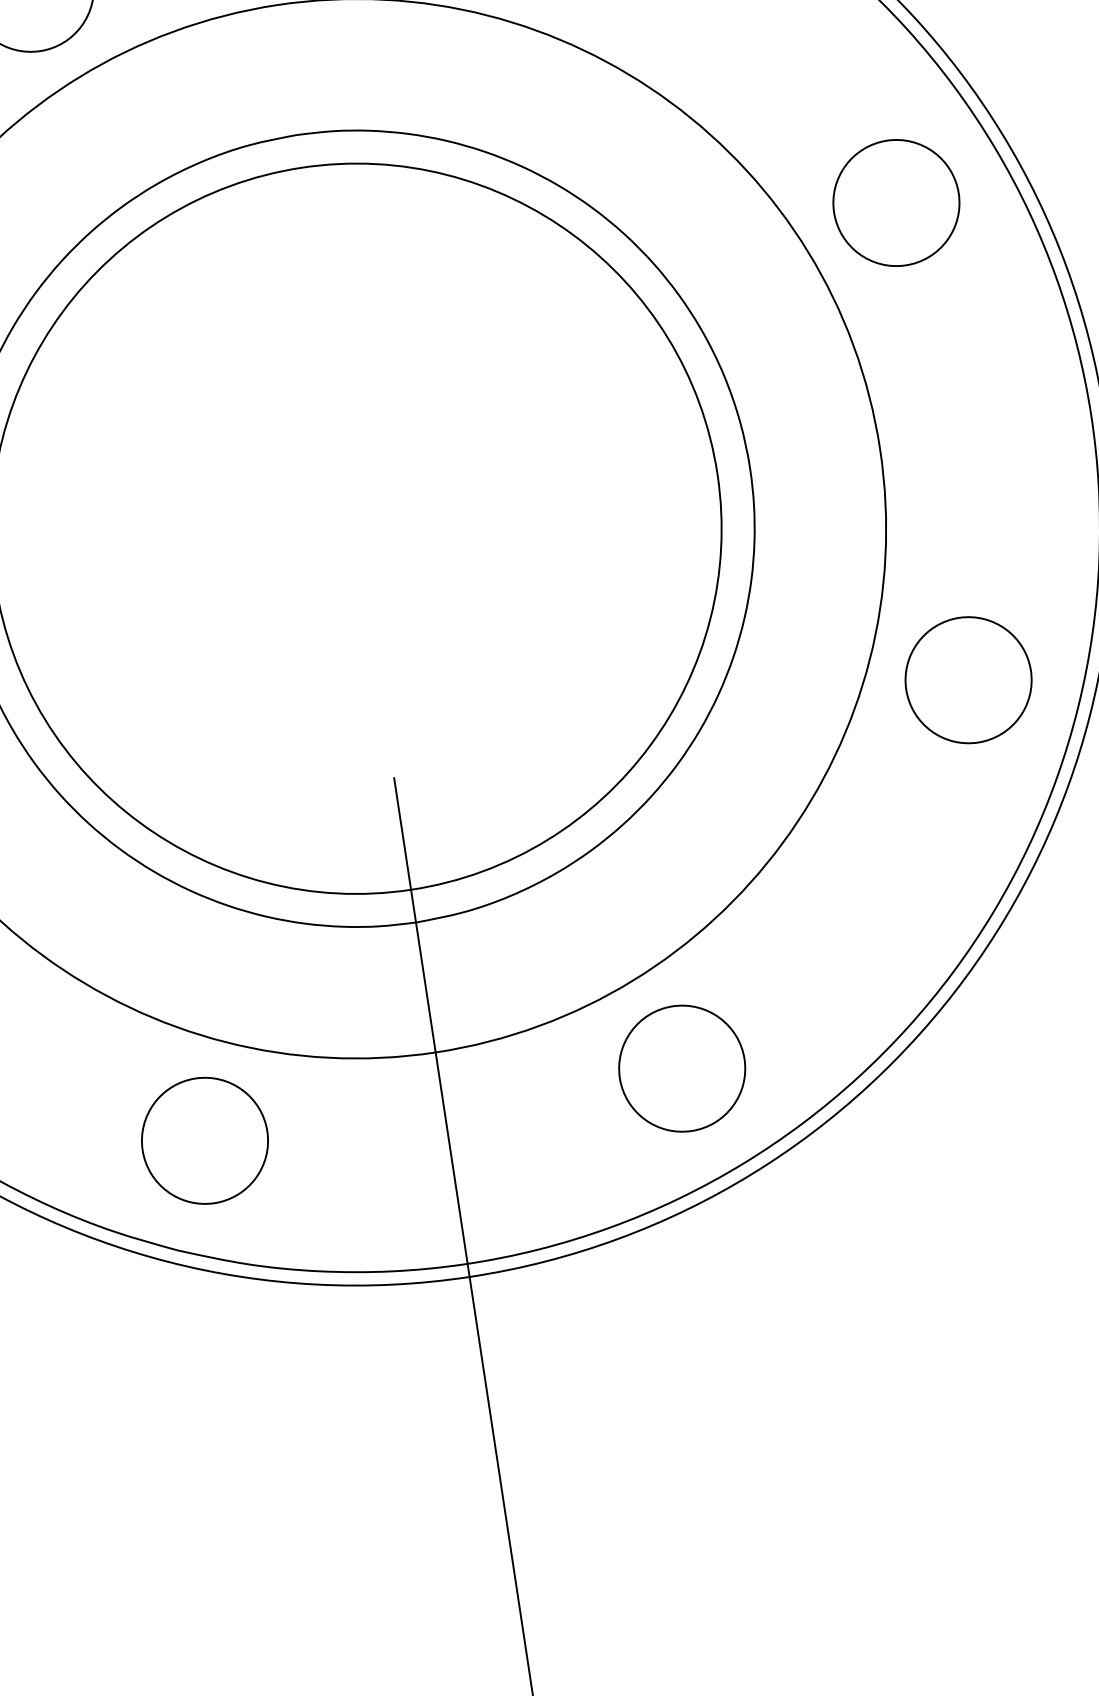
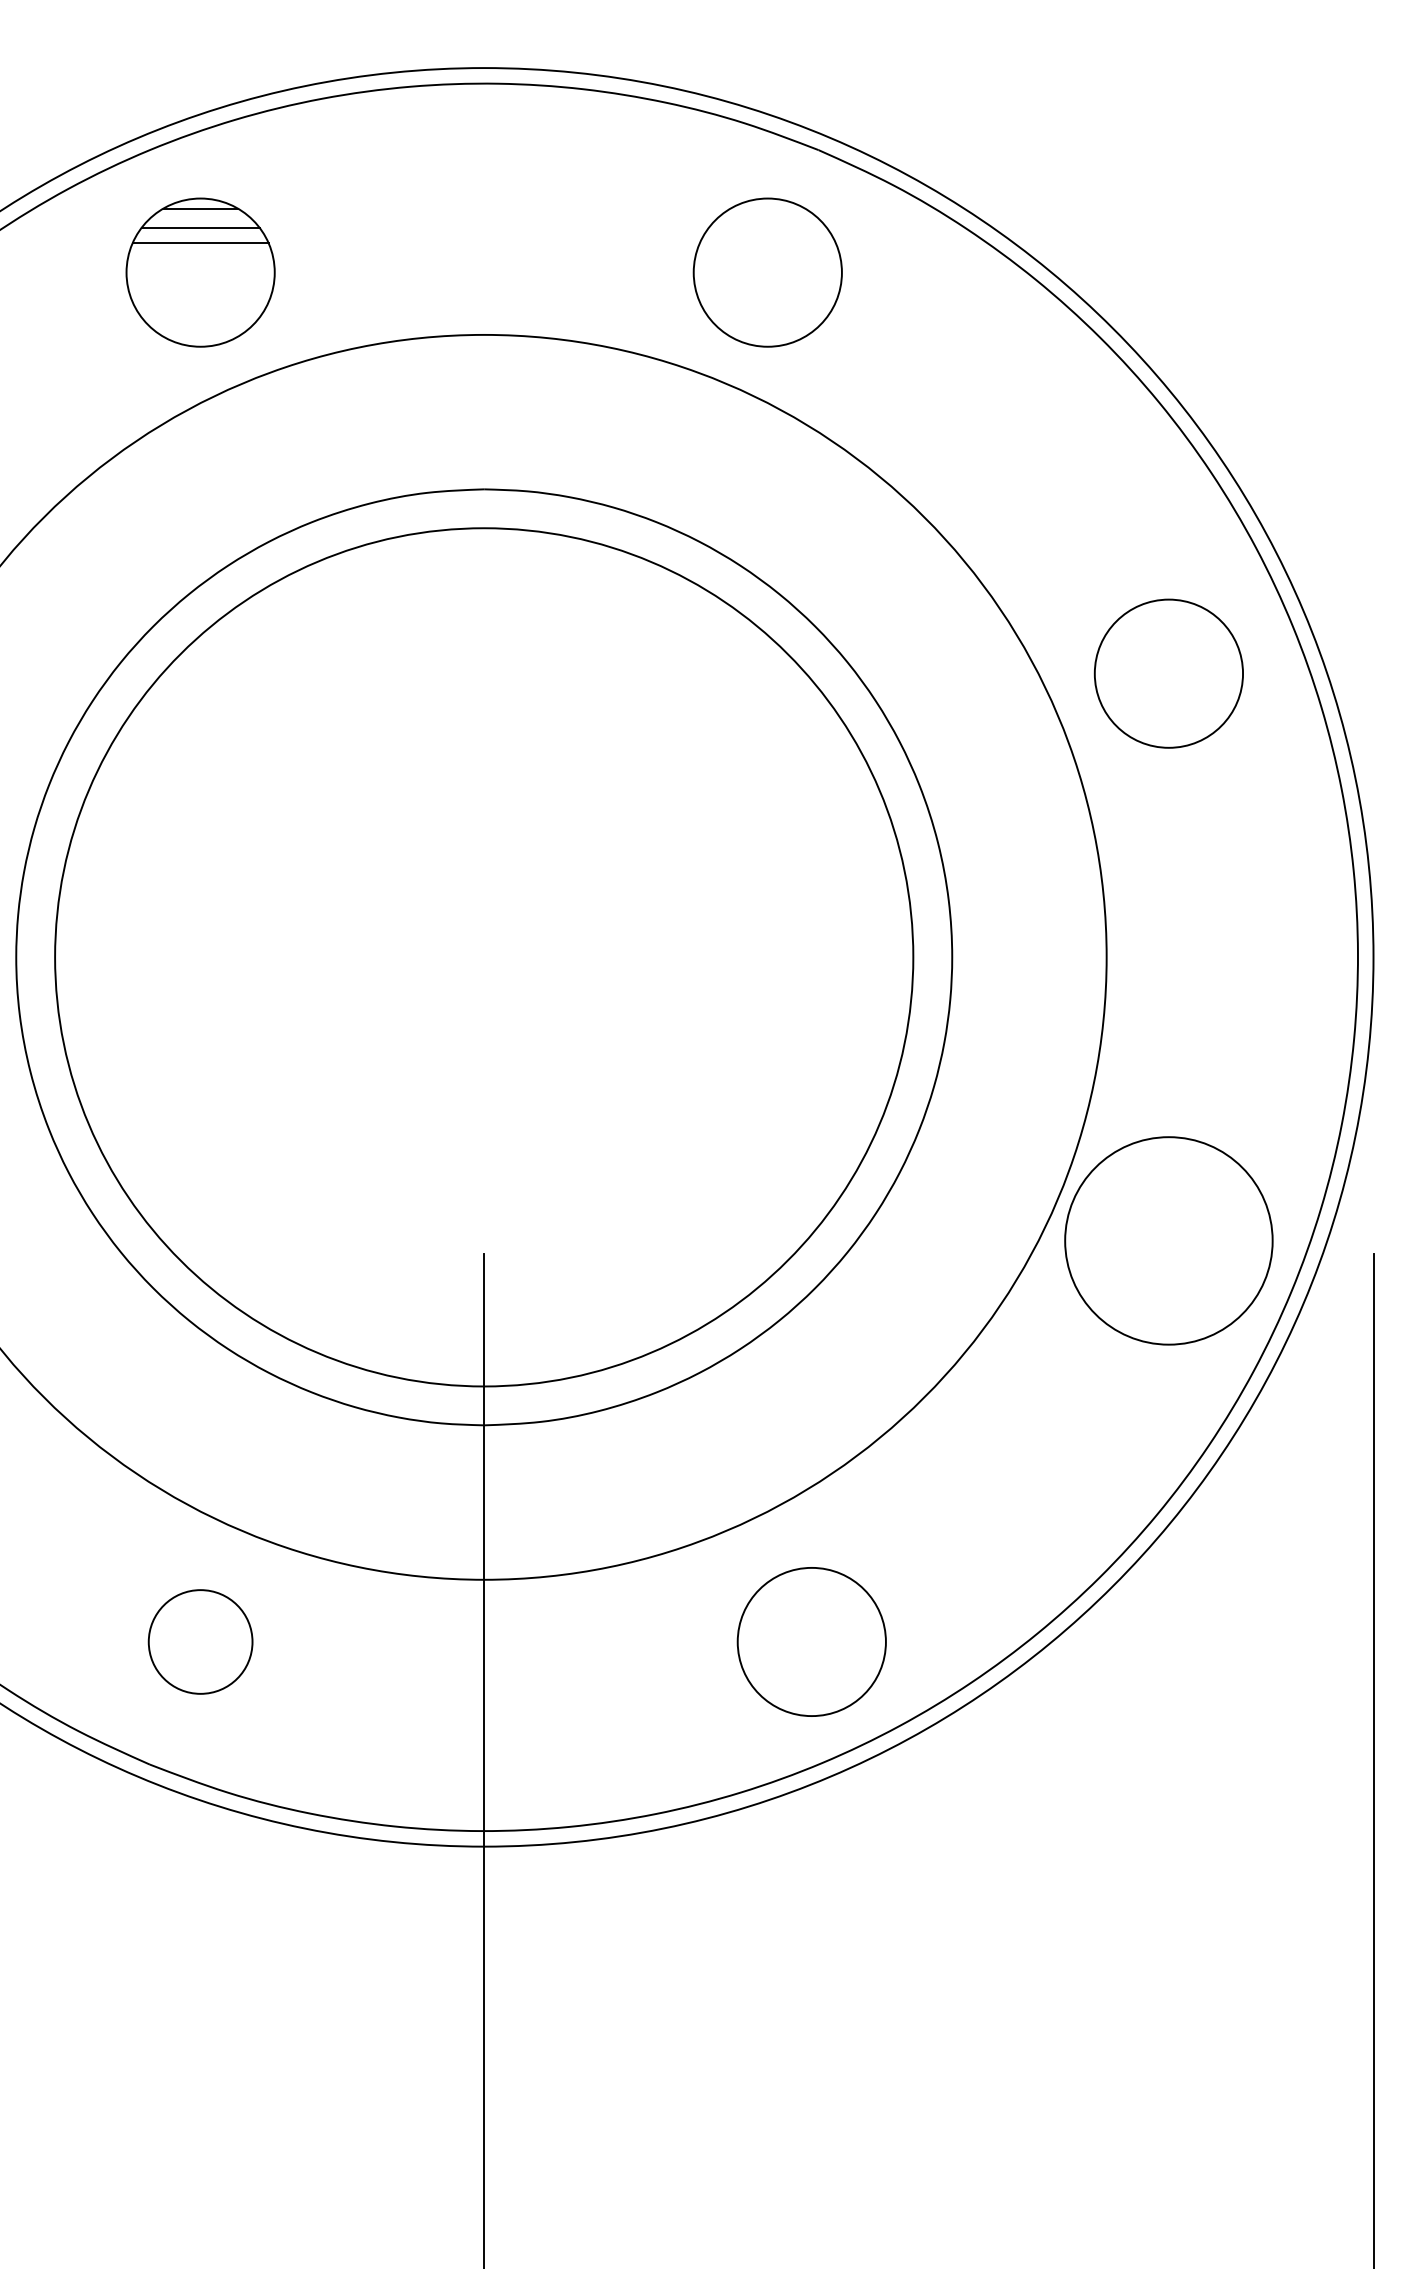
circle: (968, 679) -> (1168, 1240), size x1.4
circle: (681, 1068) -> (811, 1641), moved
circle: (204, 1140) -> (200, 1641), size x0.7

